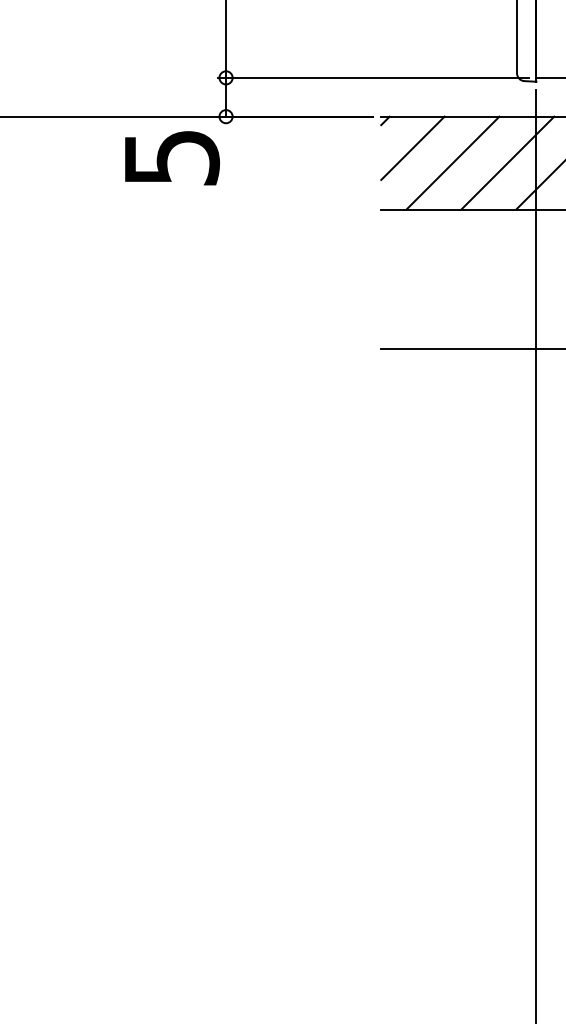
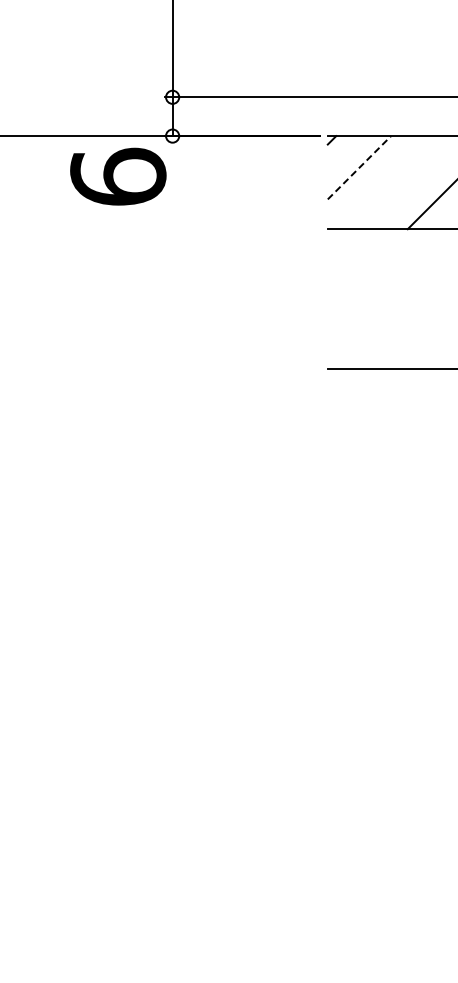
line: (412, 148) -> (359, 167), solid -> dashed
text: (171, 157) -> (118, 176), 5 -> 6
line: (452, 162) -> (399, 181), removed

